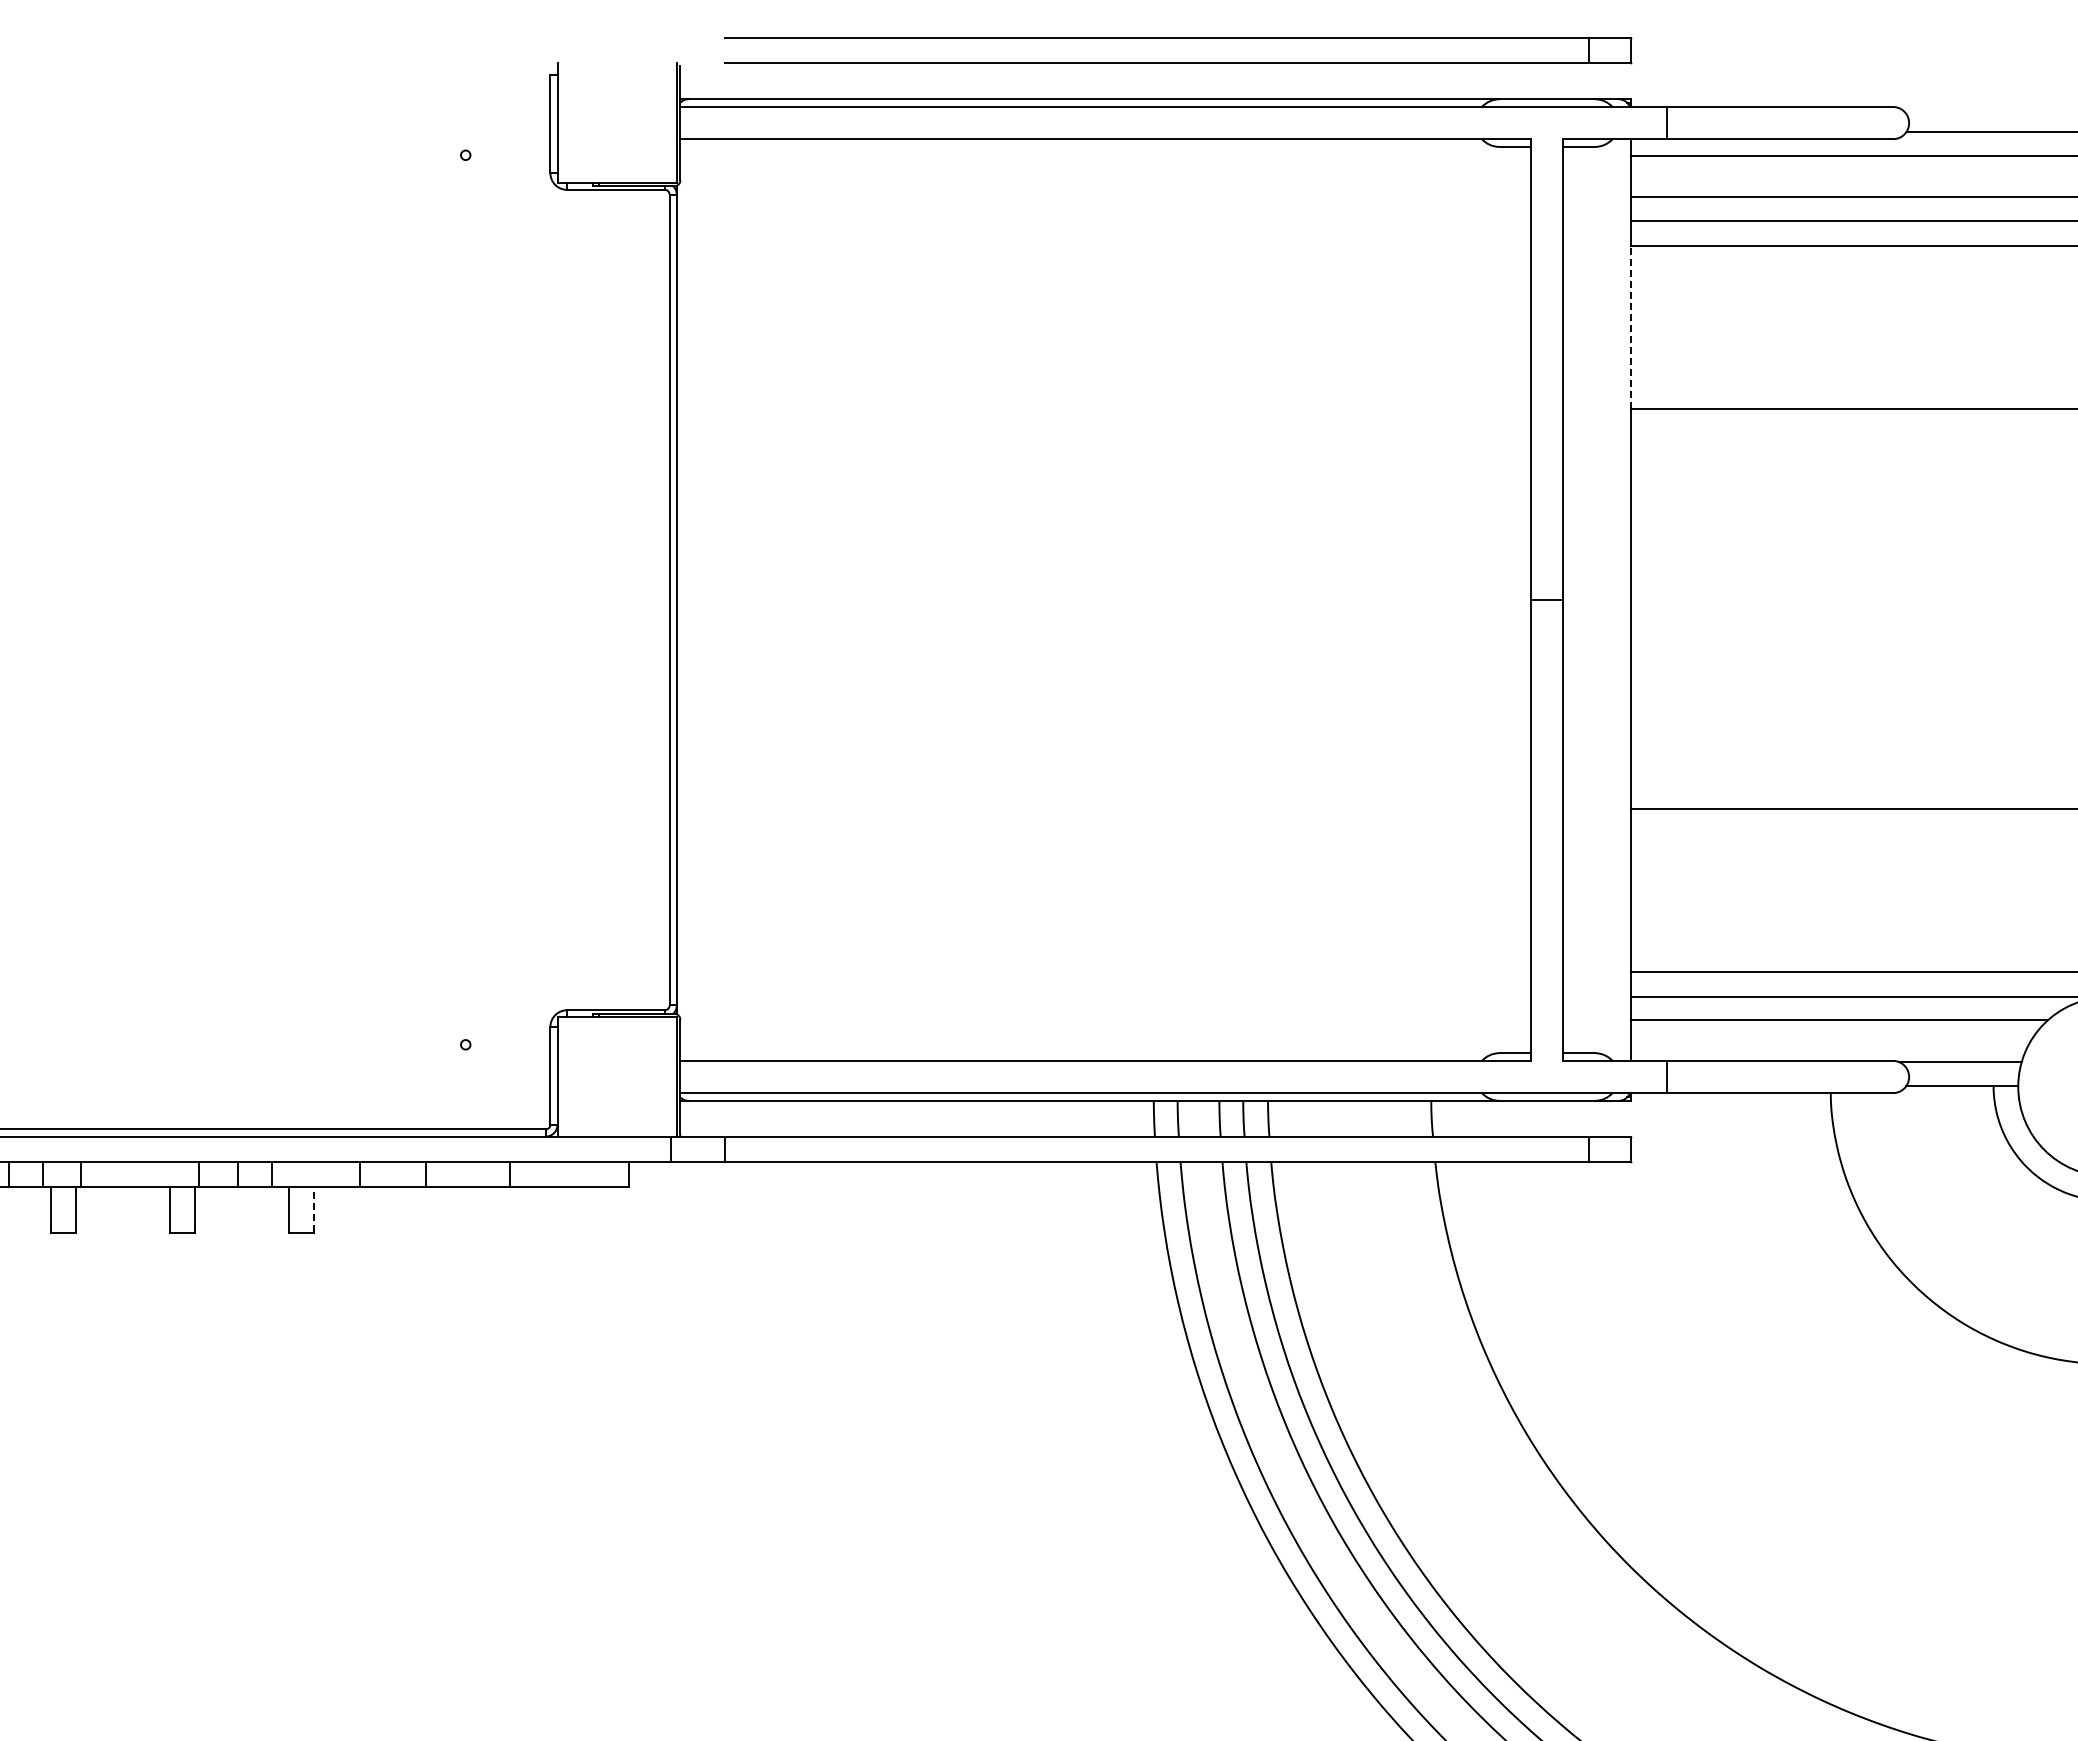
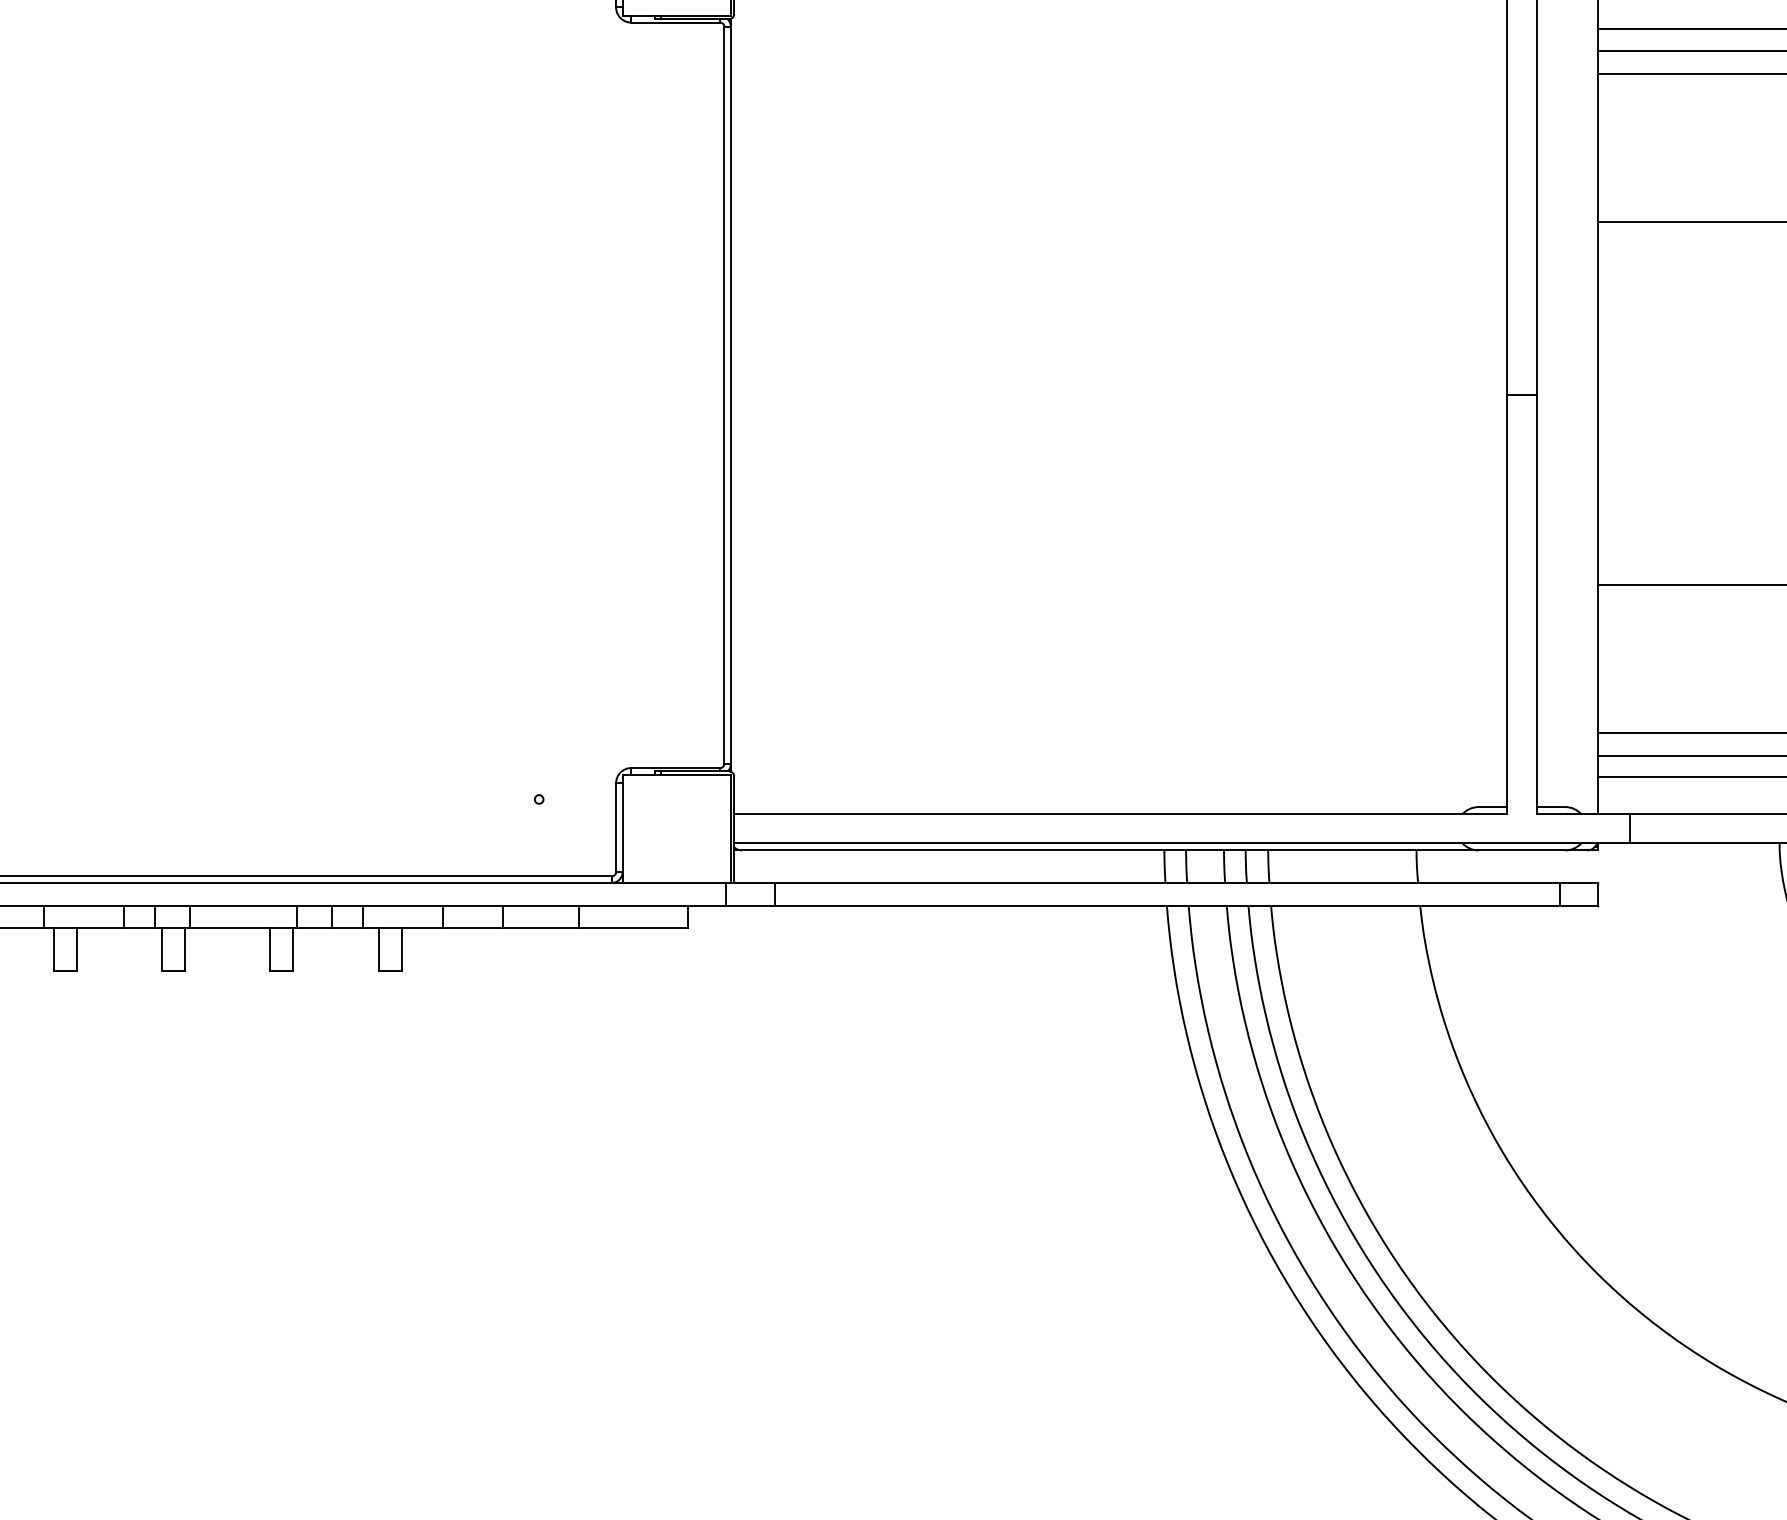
line: (1630, 327) -> (1597, 147), dashed -> solid
line: (314, 1209) -> (401, 949), dashed -> solid

